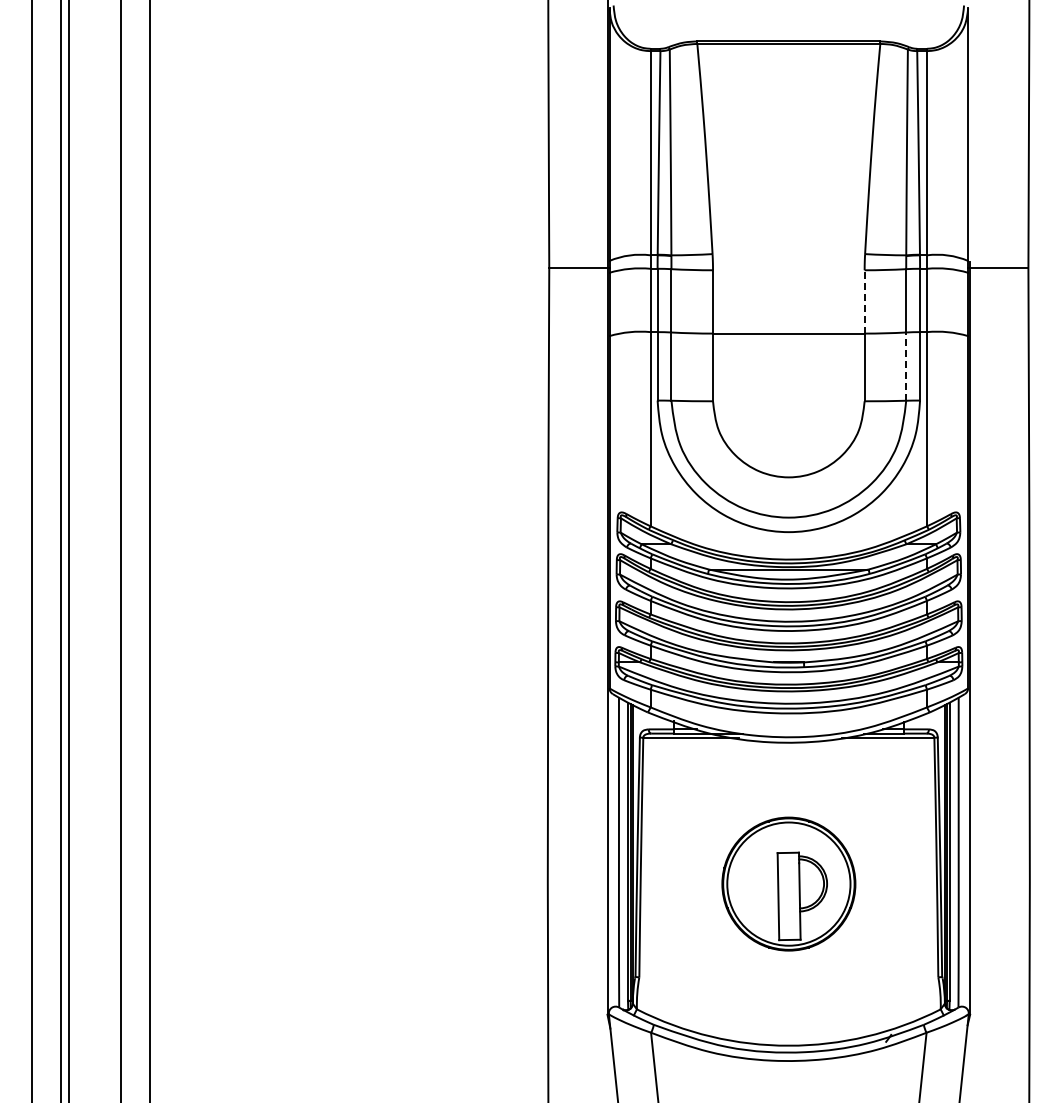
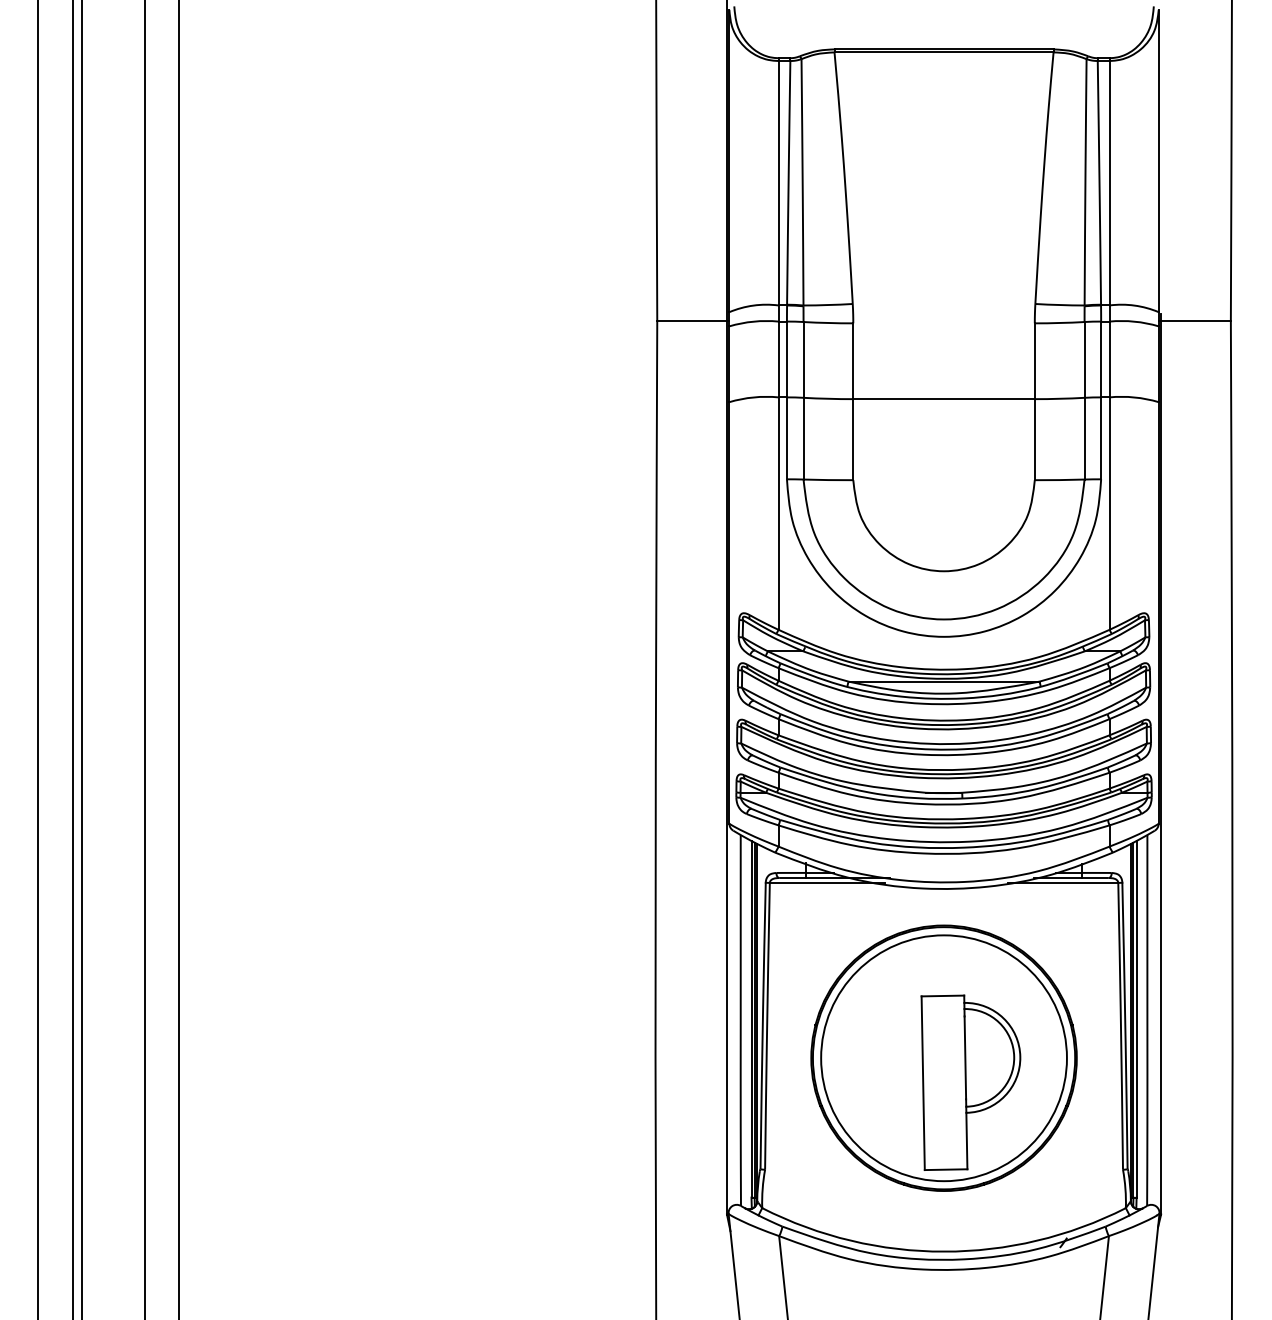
line: (864, 301) -> (1034, 360), dashed -> solid
line: (906, 366) -> (1084, 438), dashed -> solid
part: (788, 883) -> (943, 1057), size x1.67

